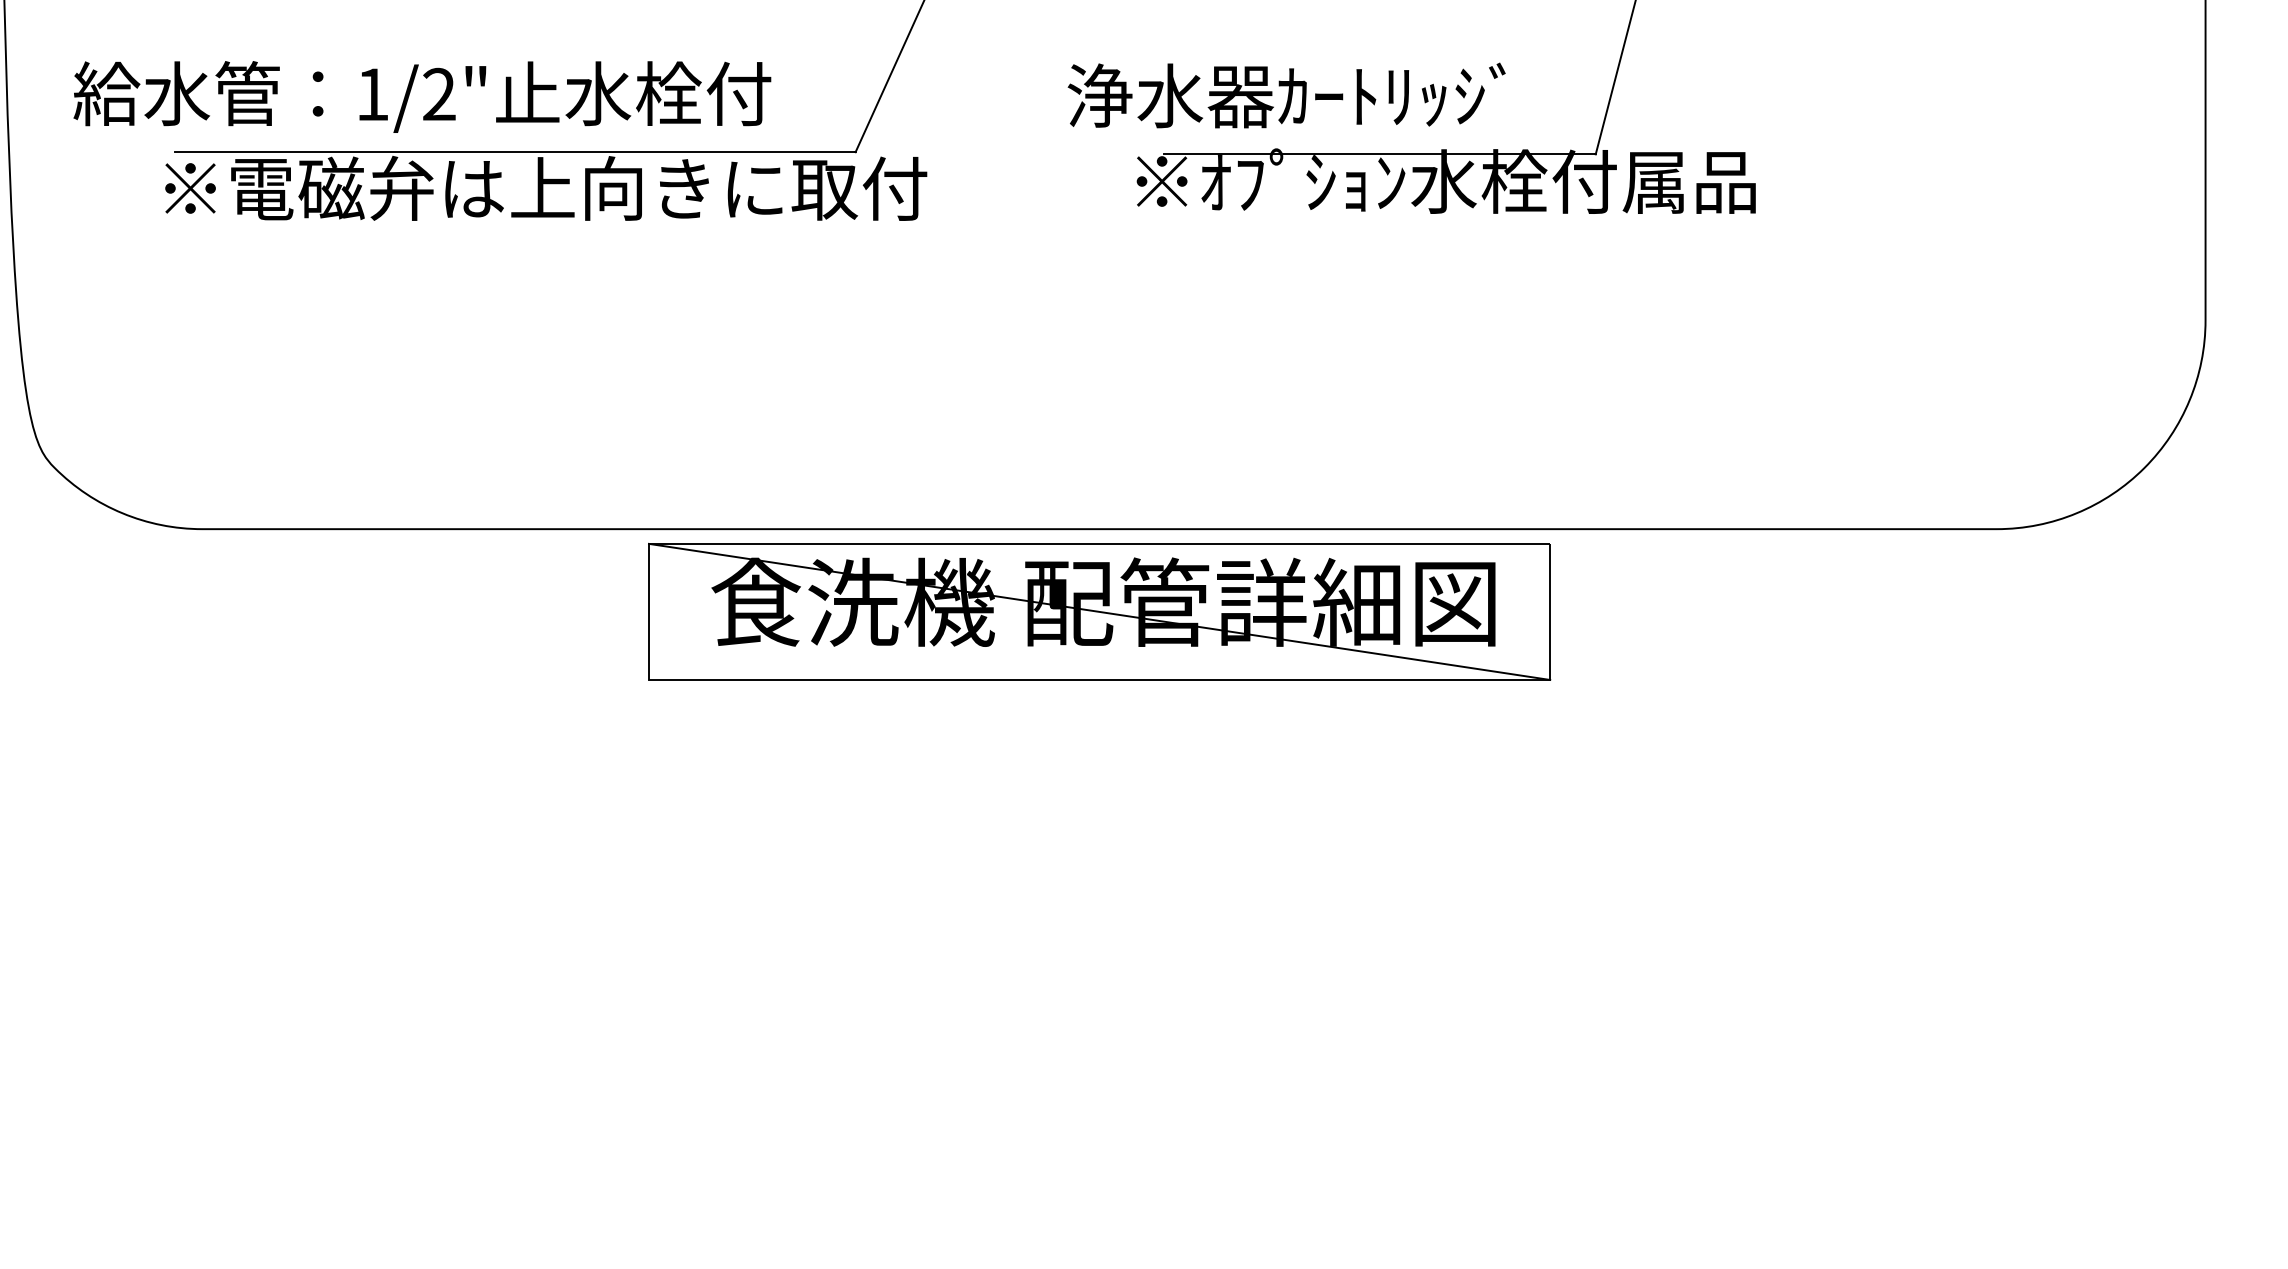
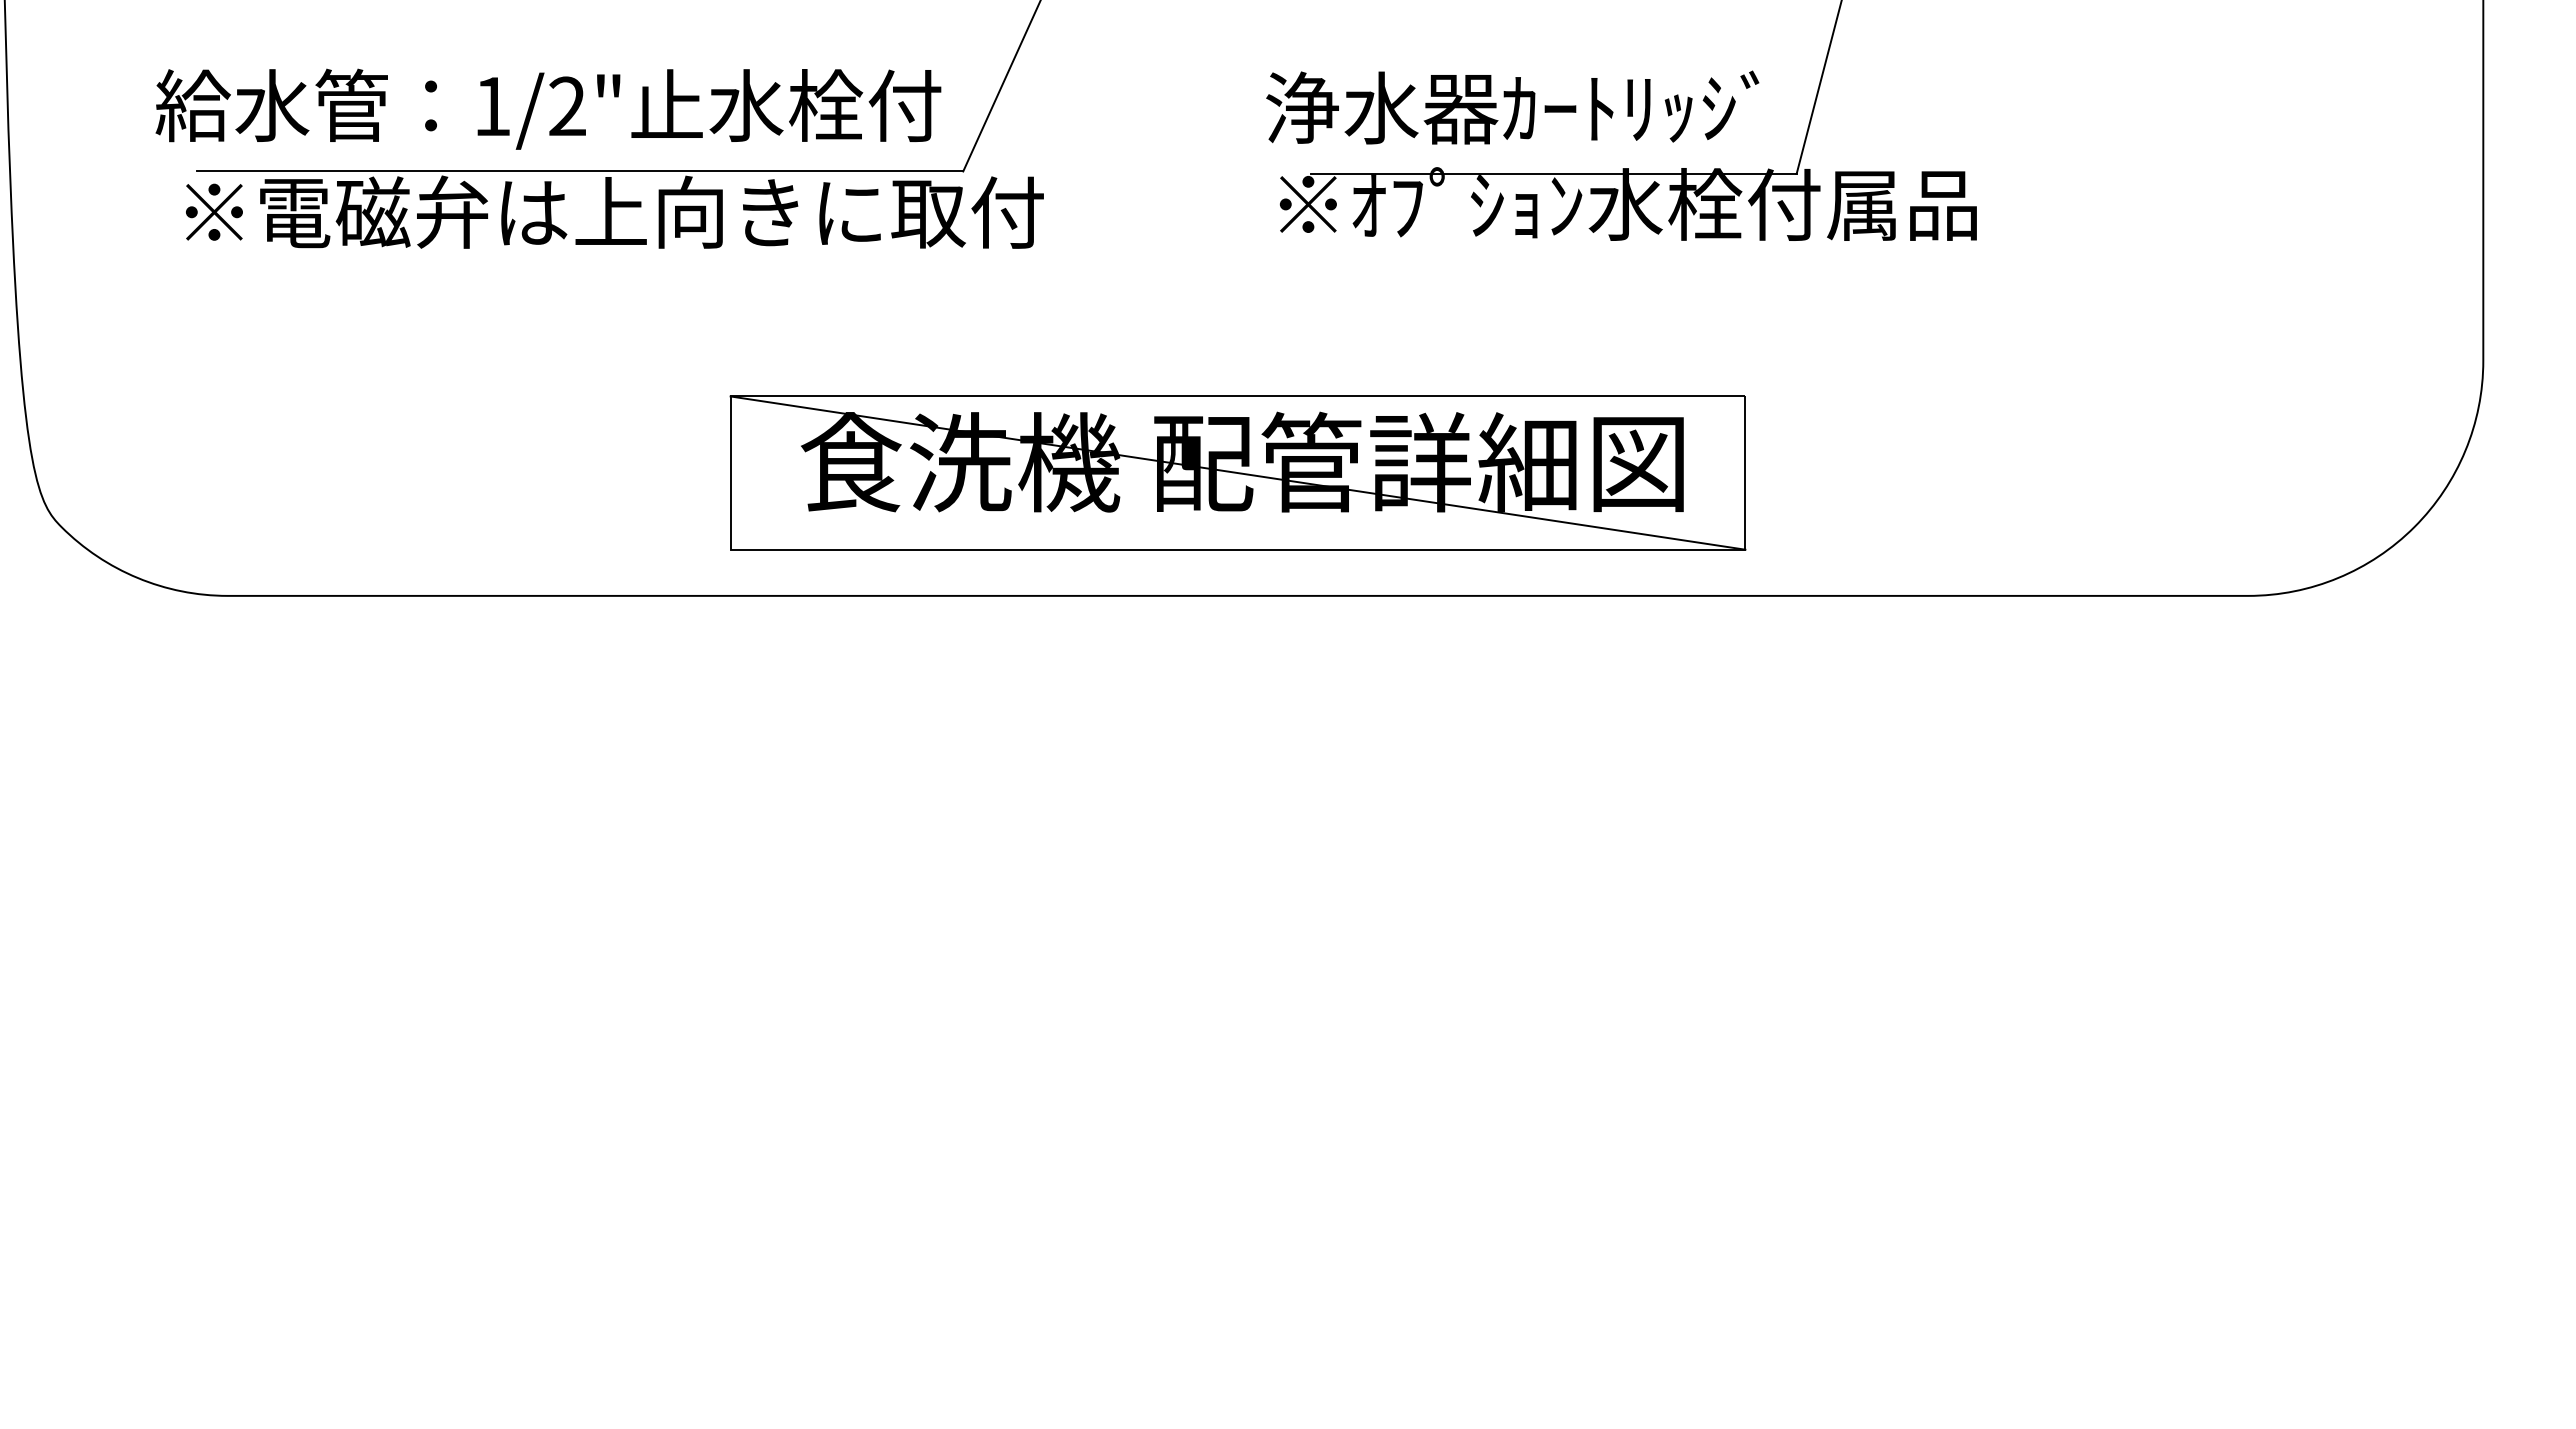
text: (1286, 95) -> (1512, 107), moved
text: (422, 96) -> (548, 108), moved
part: (1099, 611) -> (1237, 472), moved

